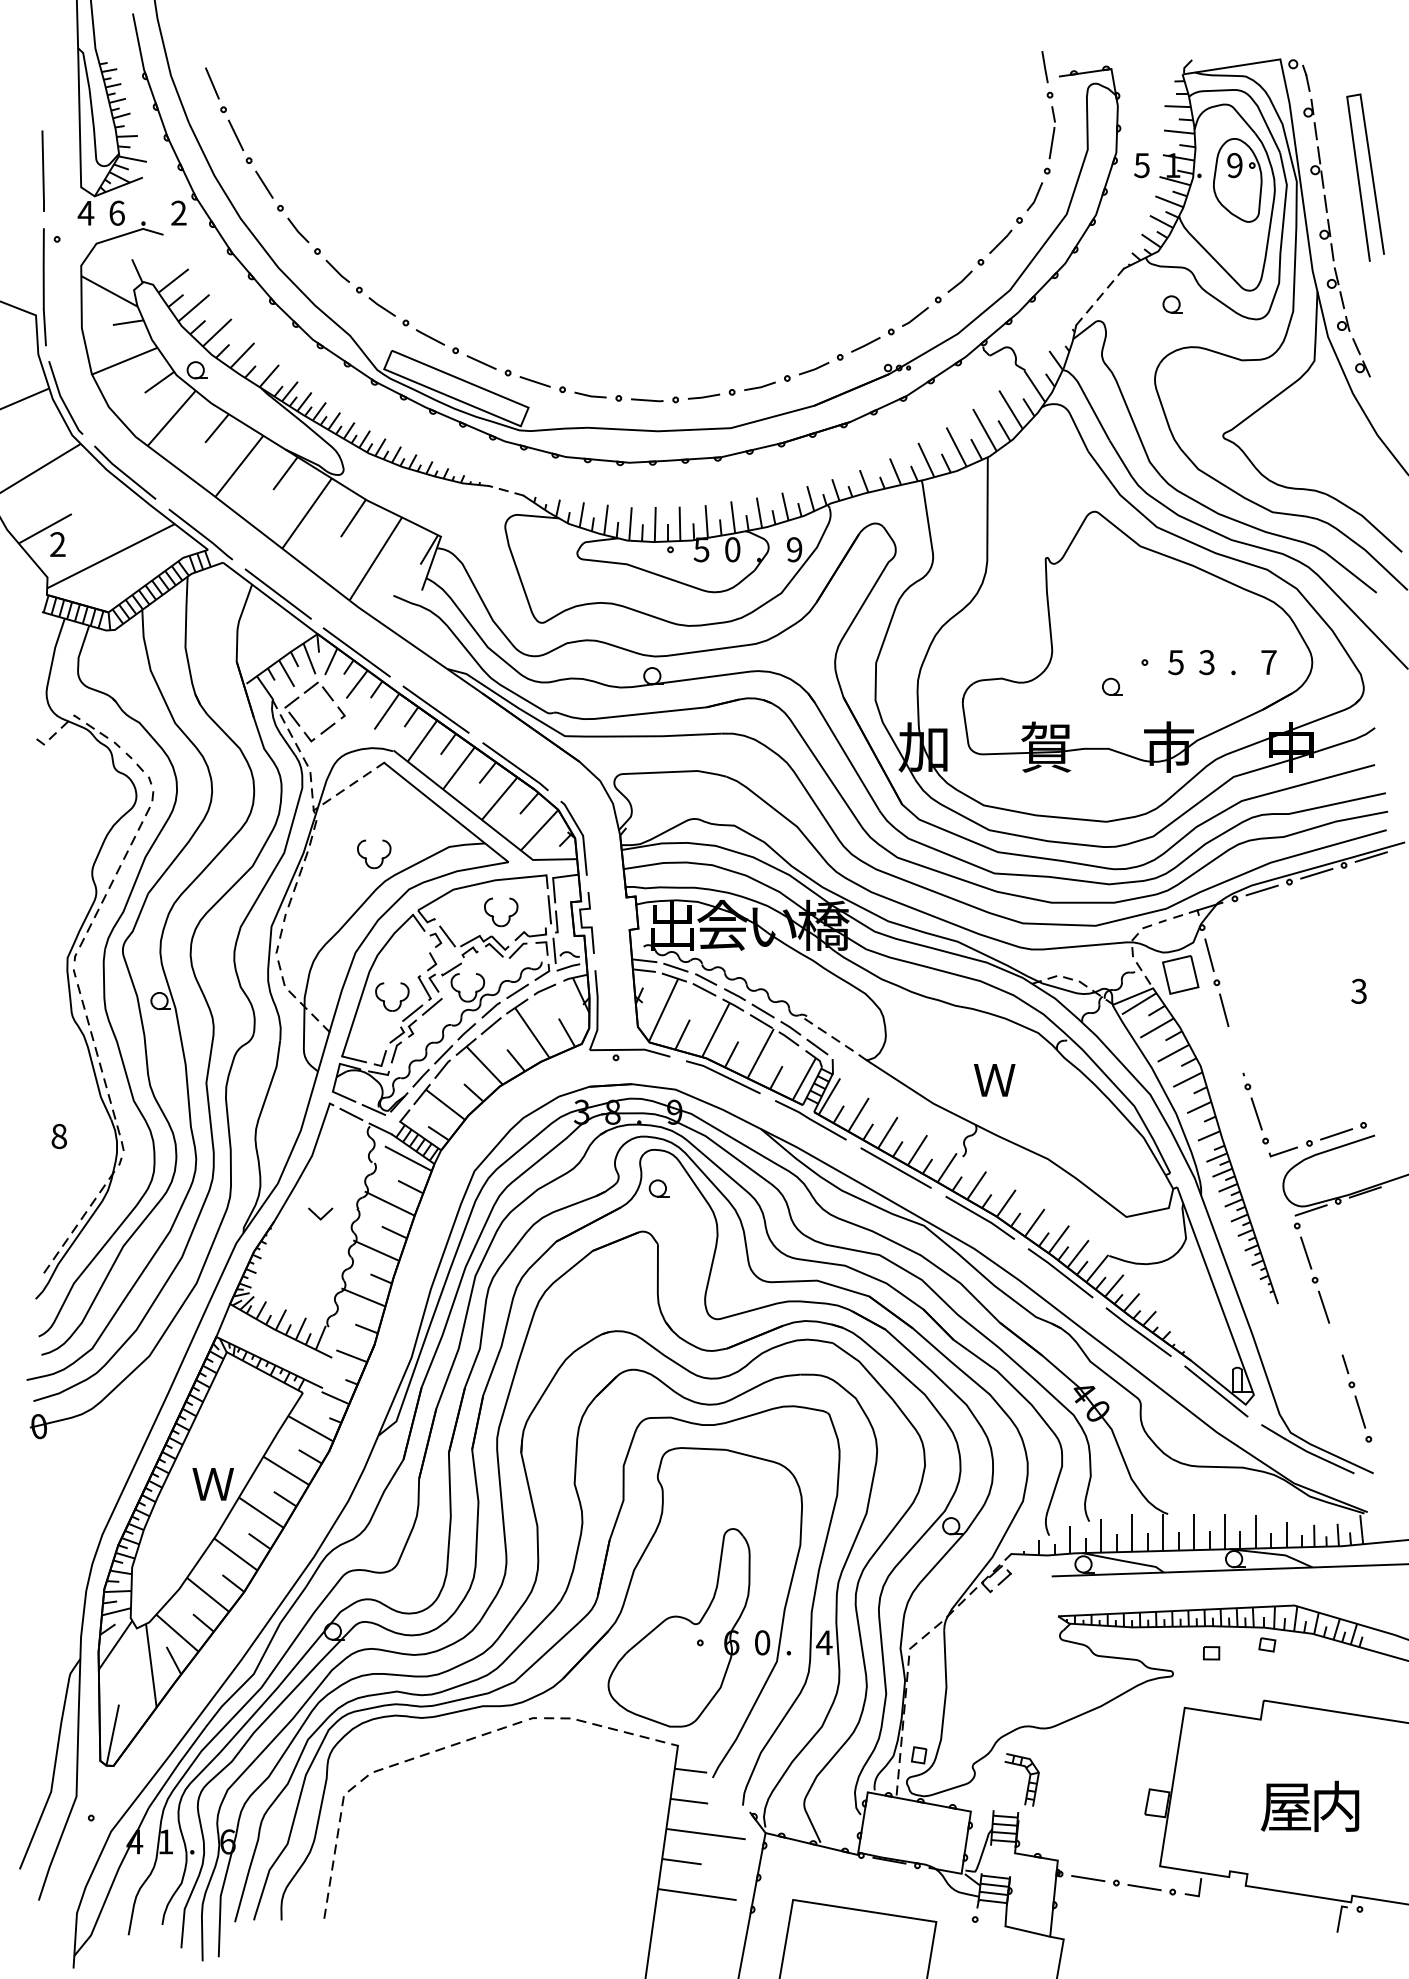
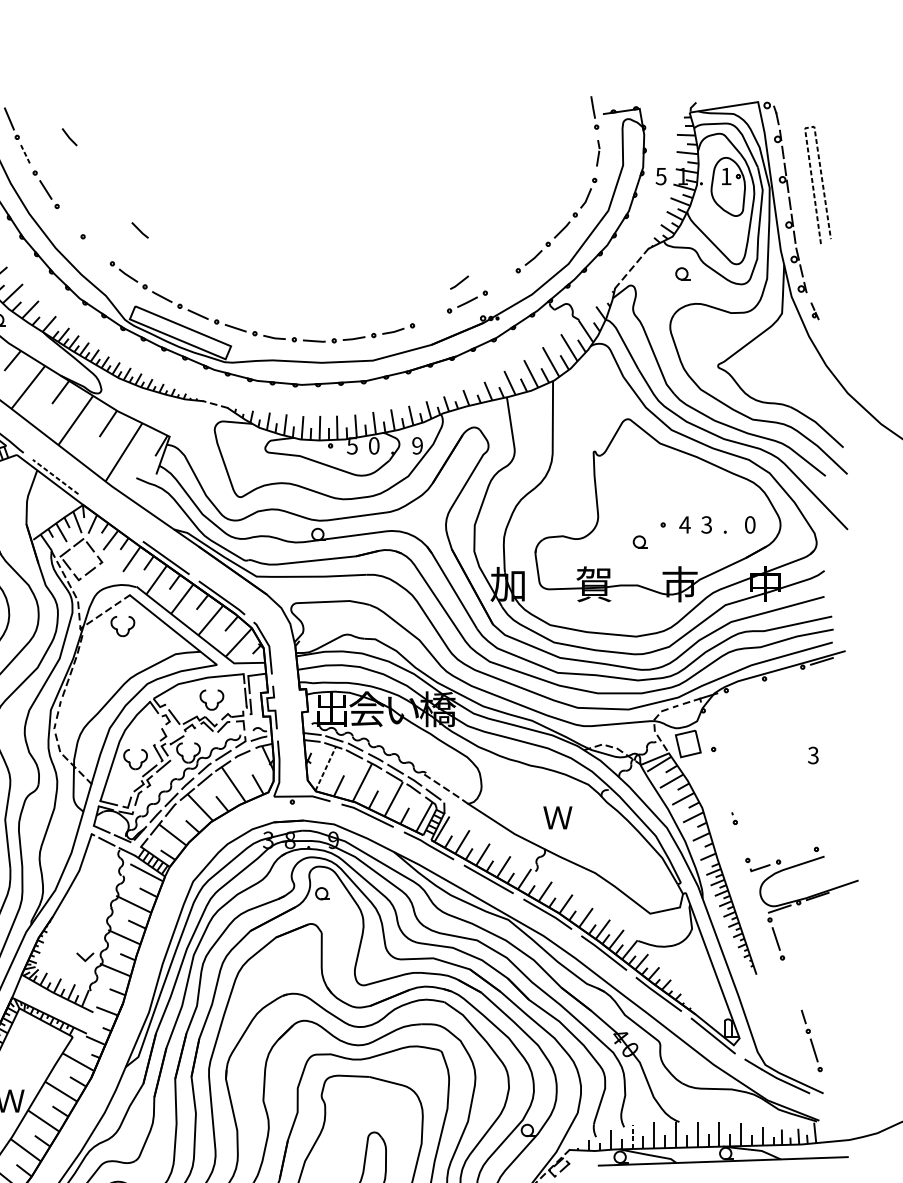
line: (1351, 95) -> (808, 127), solid -> dashed
part: (1051, 132) -> (597, 153), size x0.7
line: (236, 135) -> (26, 155), solid -> dashed
text: (1234, 165) -> (726, 176), 9 -> 1
line: (298, 230) -> (69, 137), moved
line: (337, 270) -> (139, 229), moved
line: (915, 316) -> (459, 282), moved
part: (1361, 357) -> (815, 311), size x0.6
line: (814, 368) -> (431, 318), removed
line: (278, 594) -> (55, 477), solid -> dashed
line: (356, 652) -> (110, 517), removed
text: (1175, 662) -> (684, 524), 5 -> 4
text: (1268, 662) -> (749, 524), 7 -> 0
part: (381, 858) -> (127, 629), moved
line: (1316, 873) -> (783, 672), removed
line: (1261, 890) -> (744, 684), removed
line: (554, 950) -> (249, 726), removed
line: (1209, 954) -> (708, 729), removed
line: (1224, 1009) -> (719, 768), removed
line: (663, 1010) -> (325, 768), solid -> dashed
line: (1256, 1113) -> (741, 841), removed
line: (1336, 1134) -> (797, 855), removed
line: (317, 1215) -> (83, 958), moved
line: (1323, 1306) -> (788, 976), removed
line: (1101, 1535) -> (632, 1136), solid -> dashed

